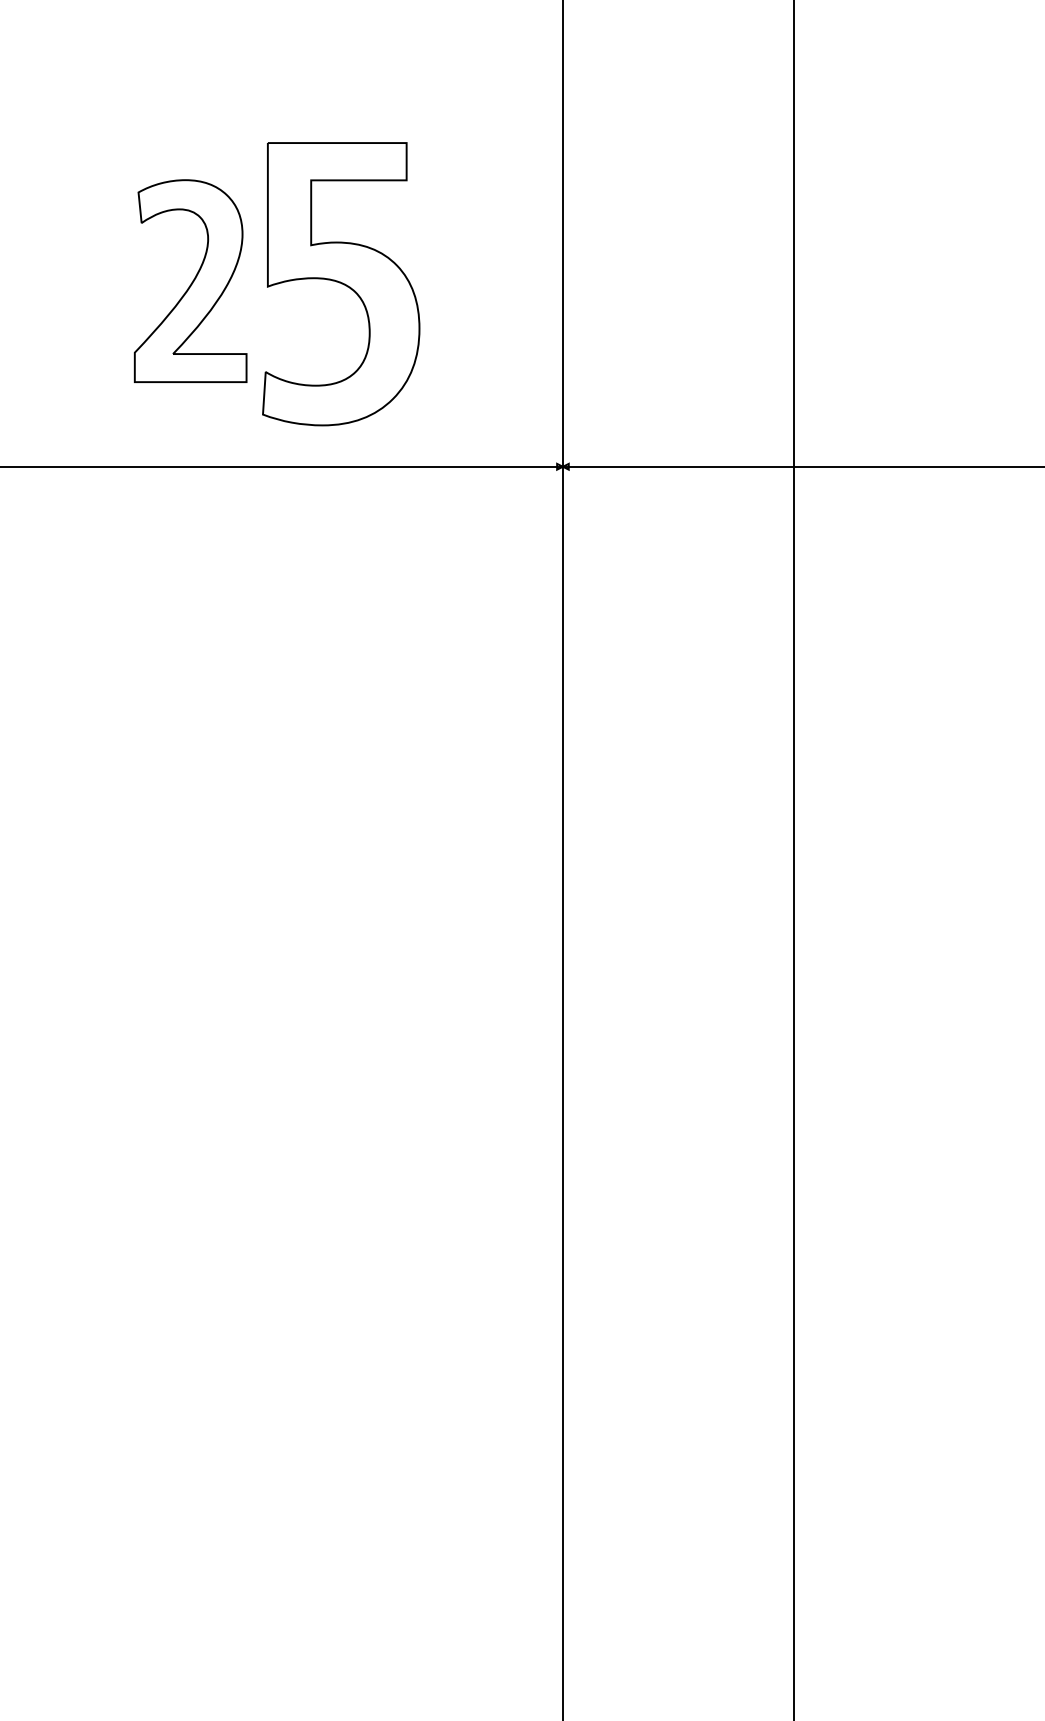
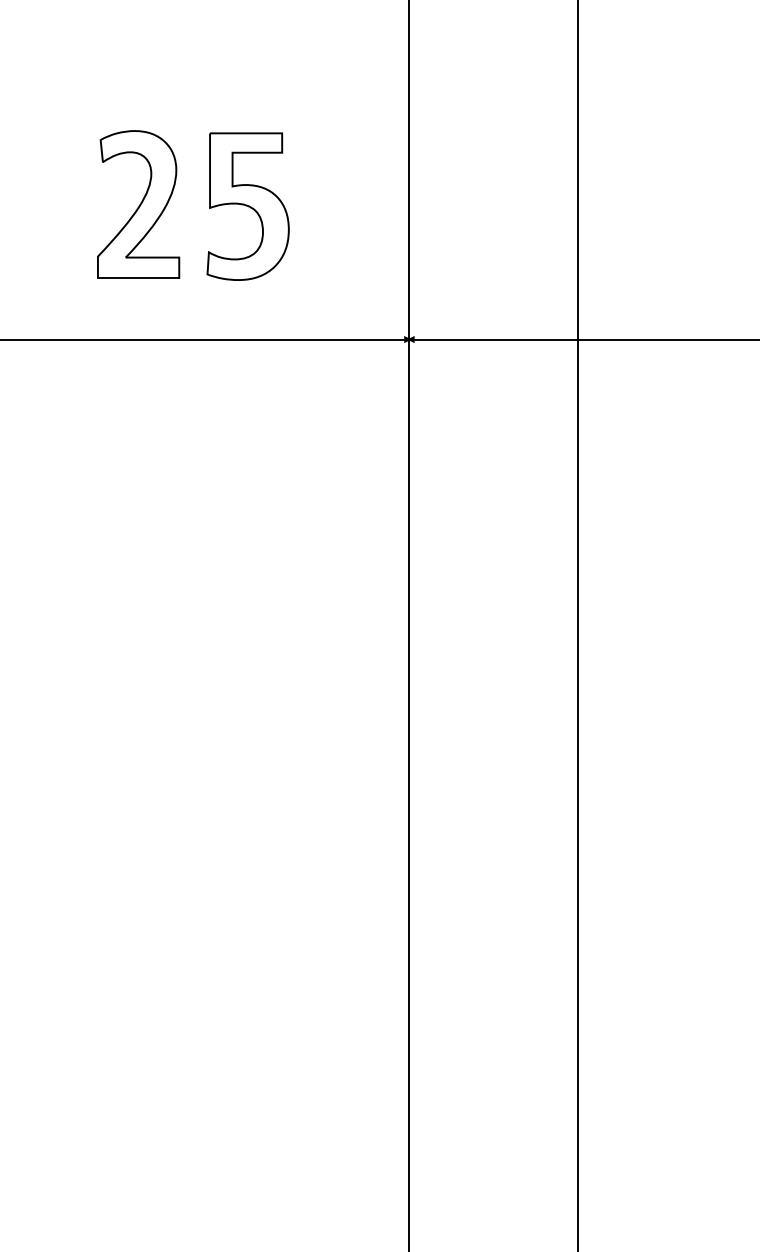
part: (341, 283) -> (248, 206), size x0.71

